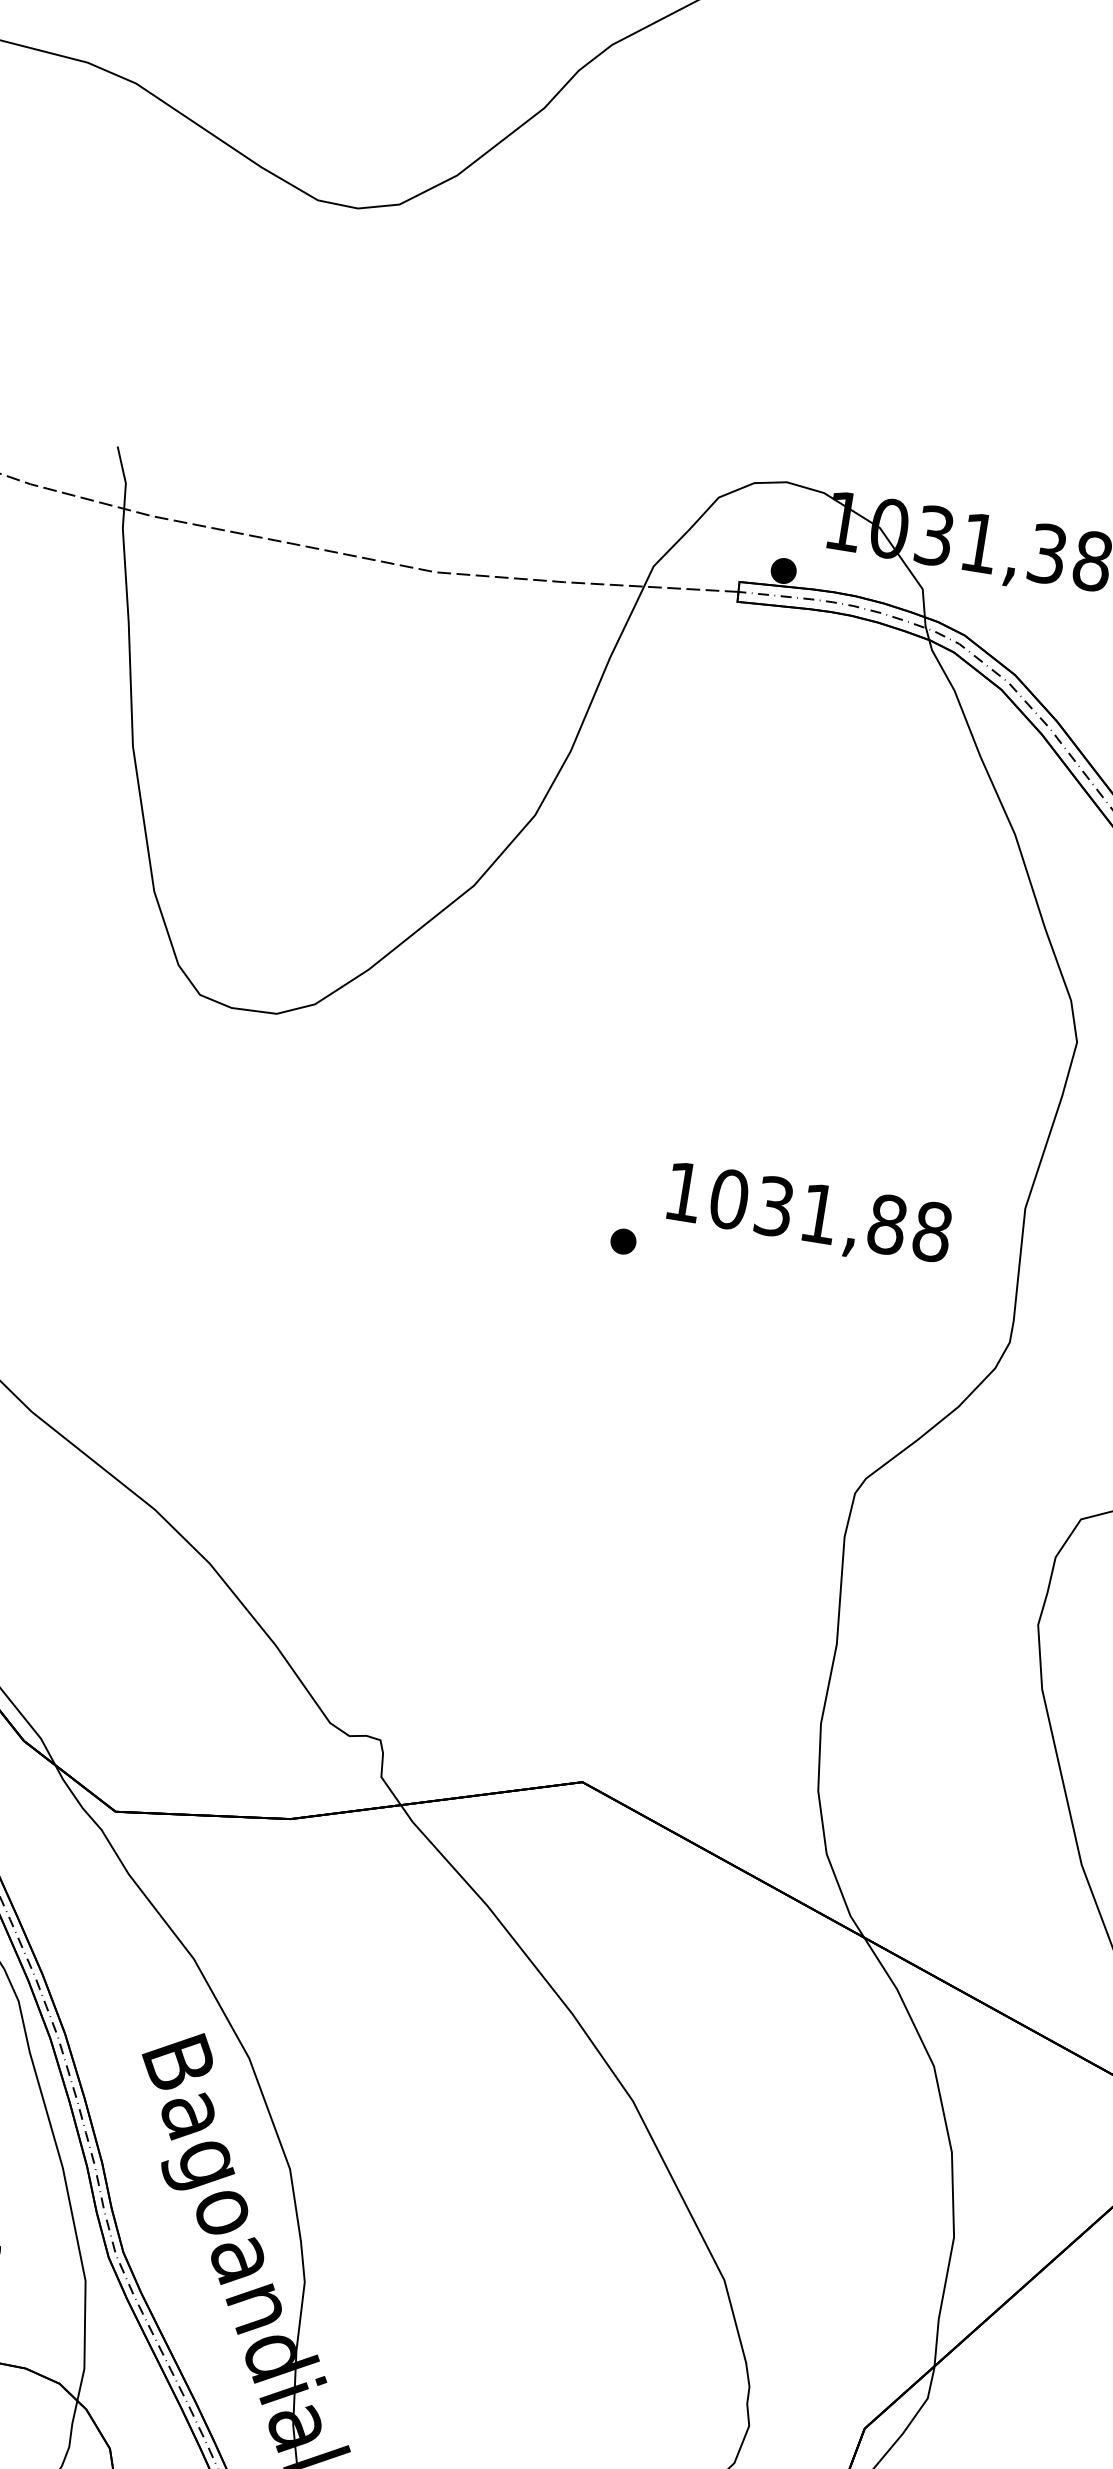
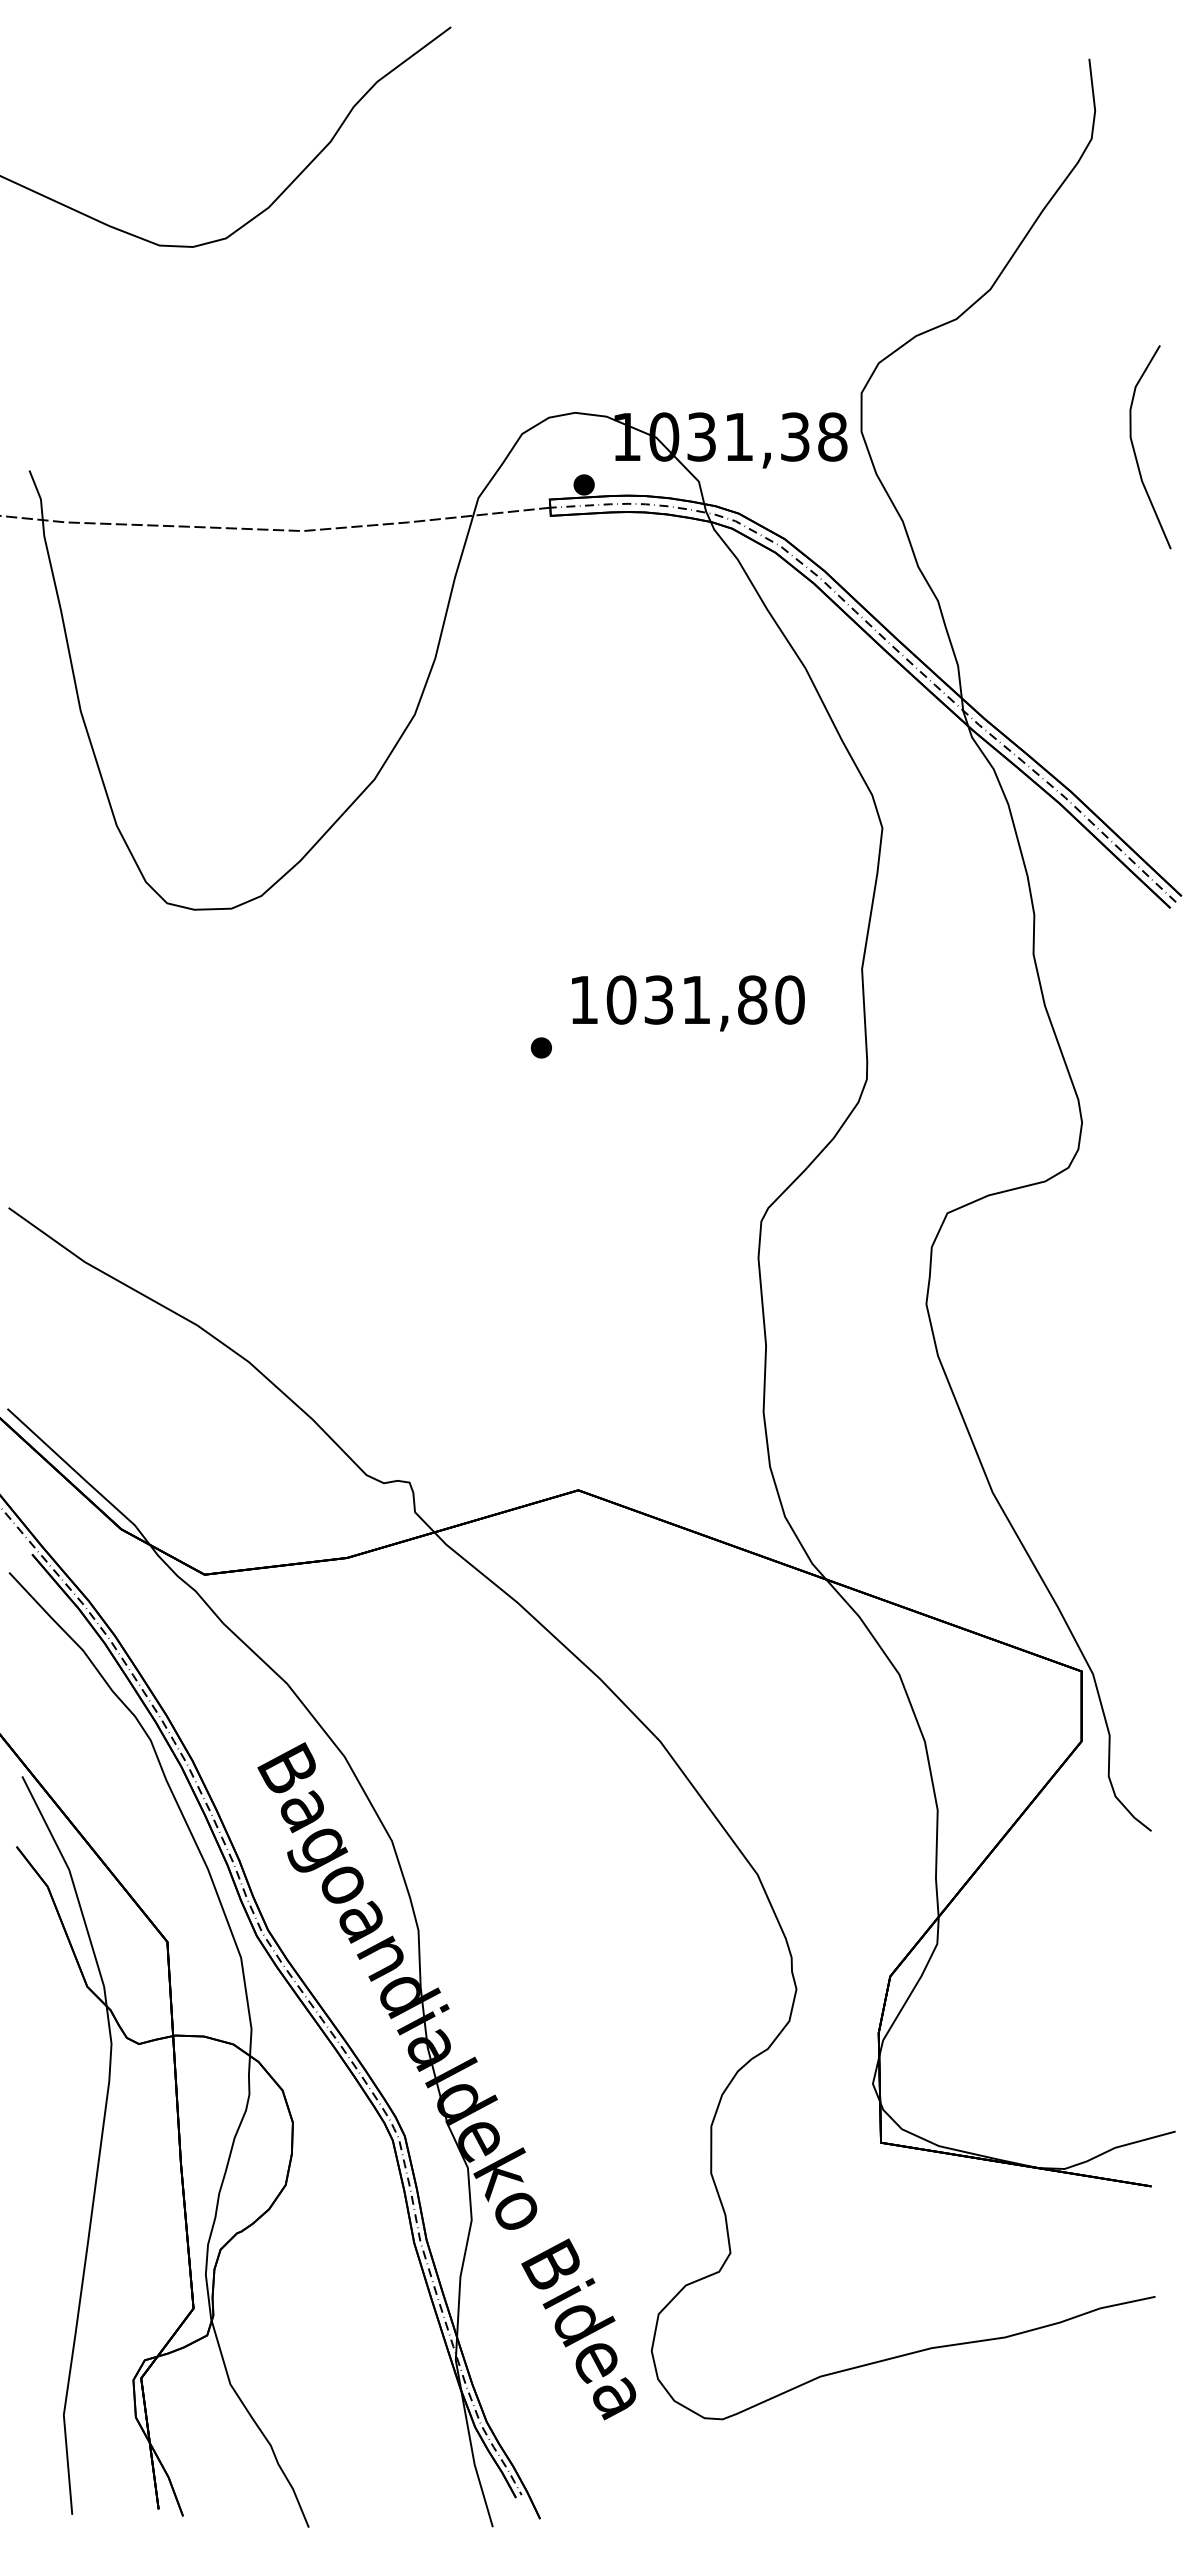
text: (931, 1231) -> (789, 999), 1031,88 -> 1031,80

